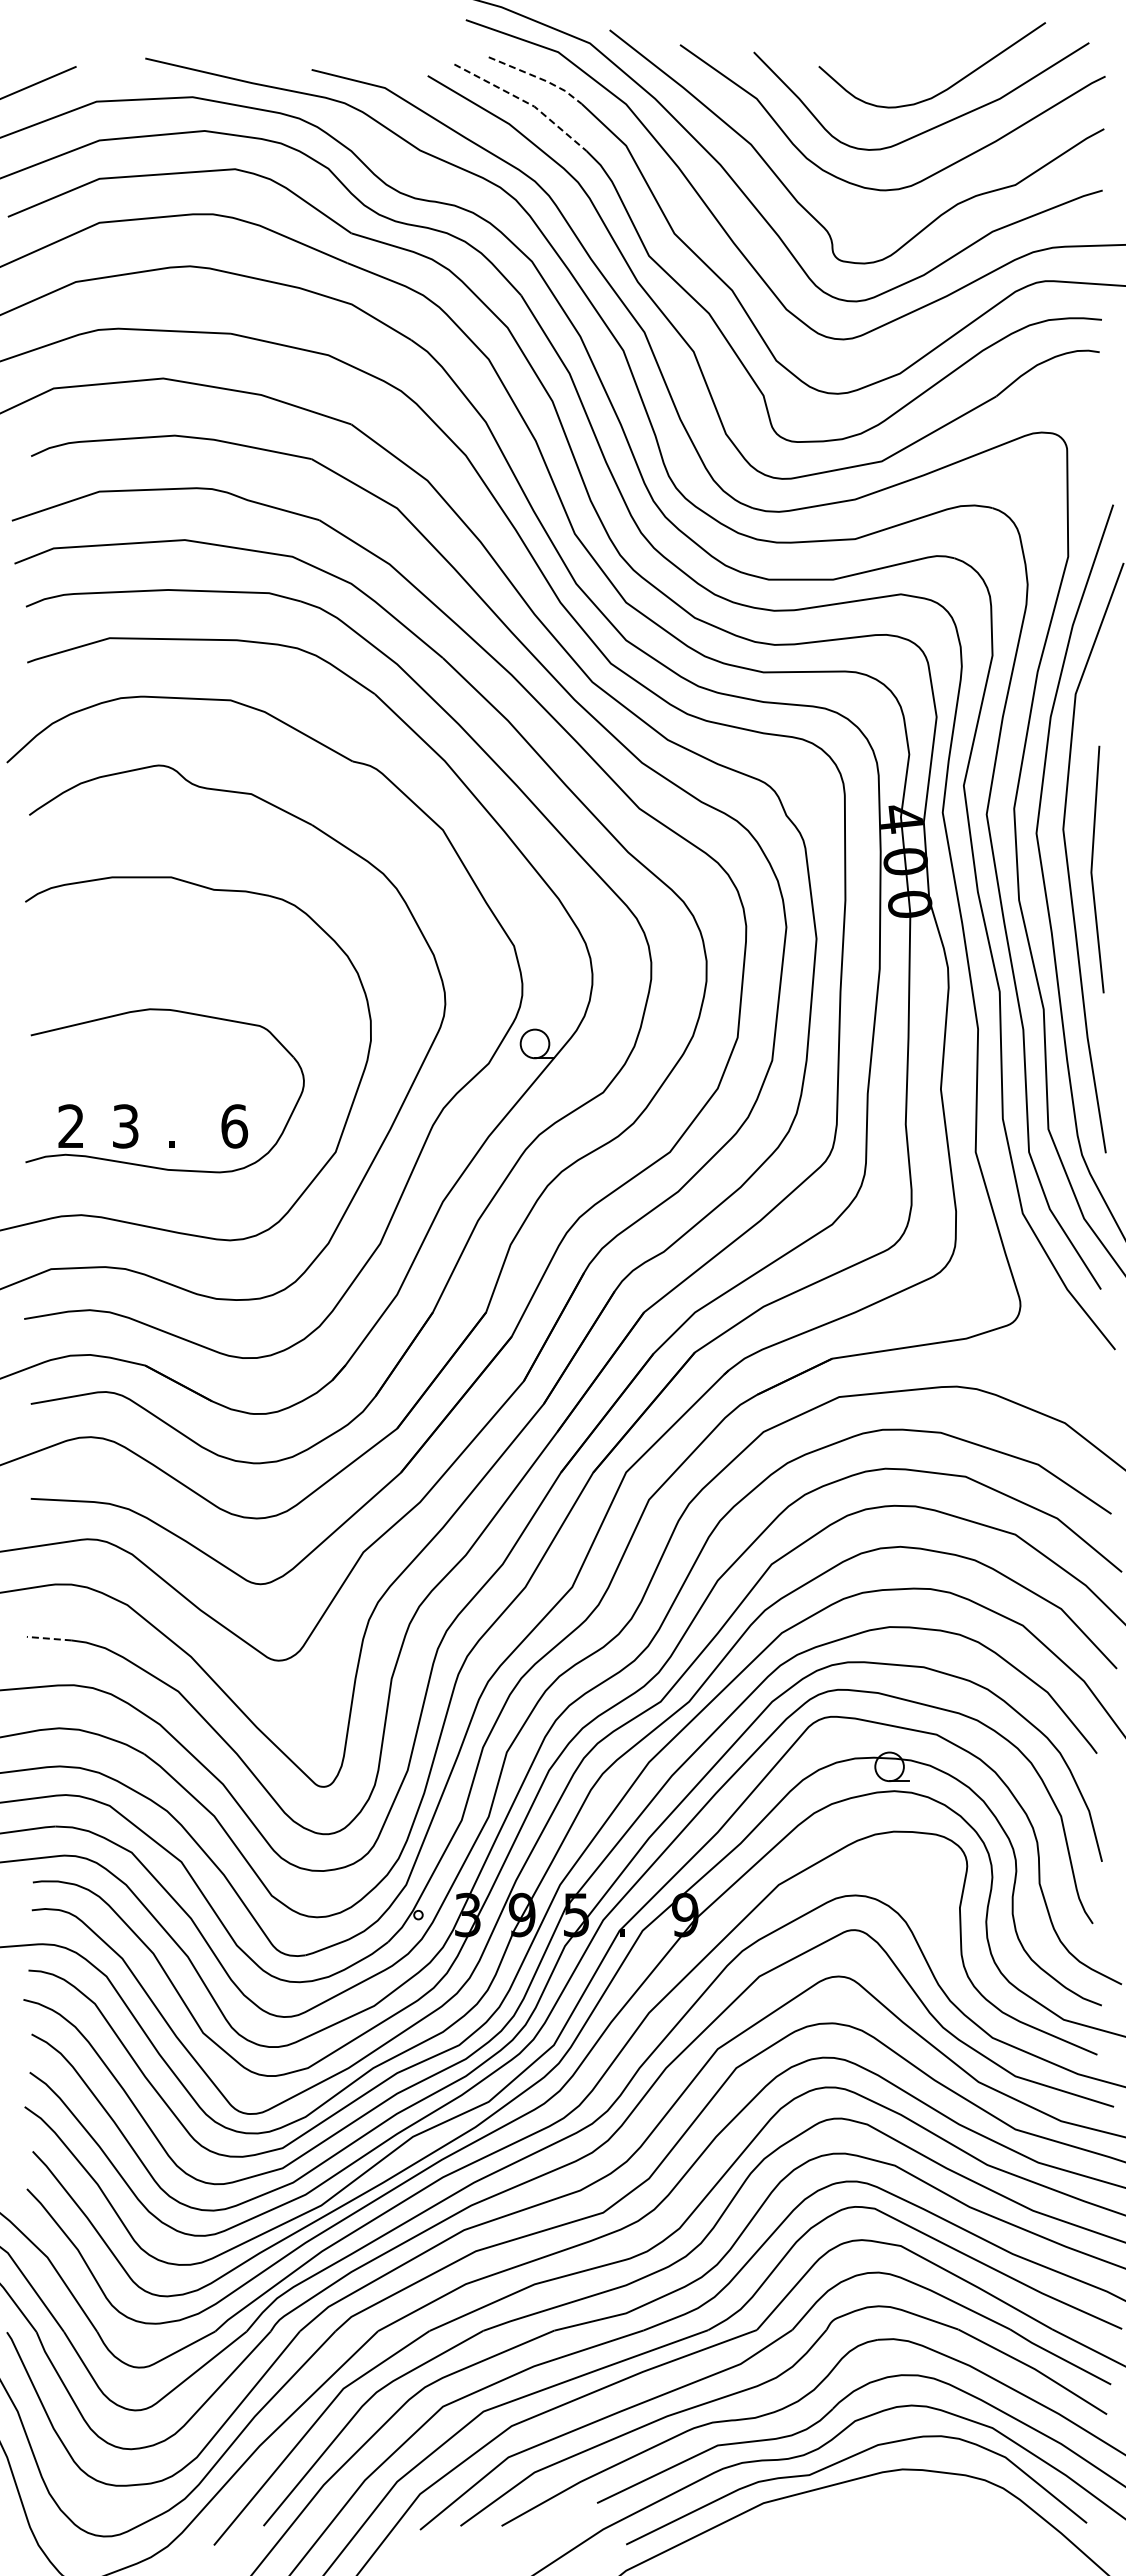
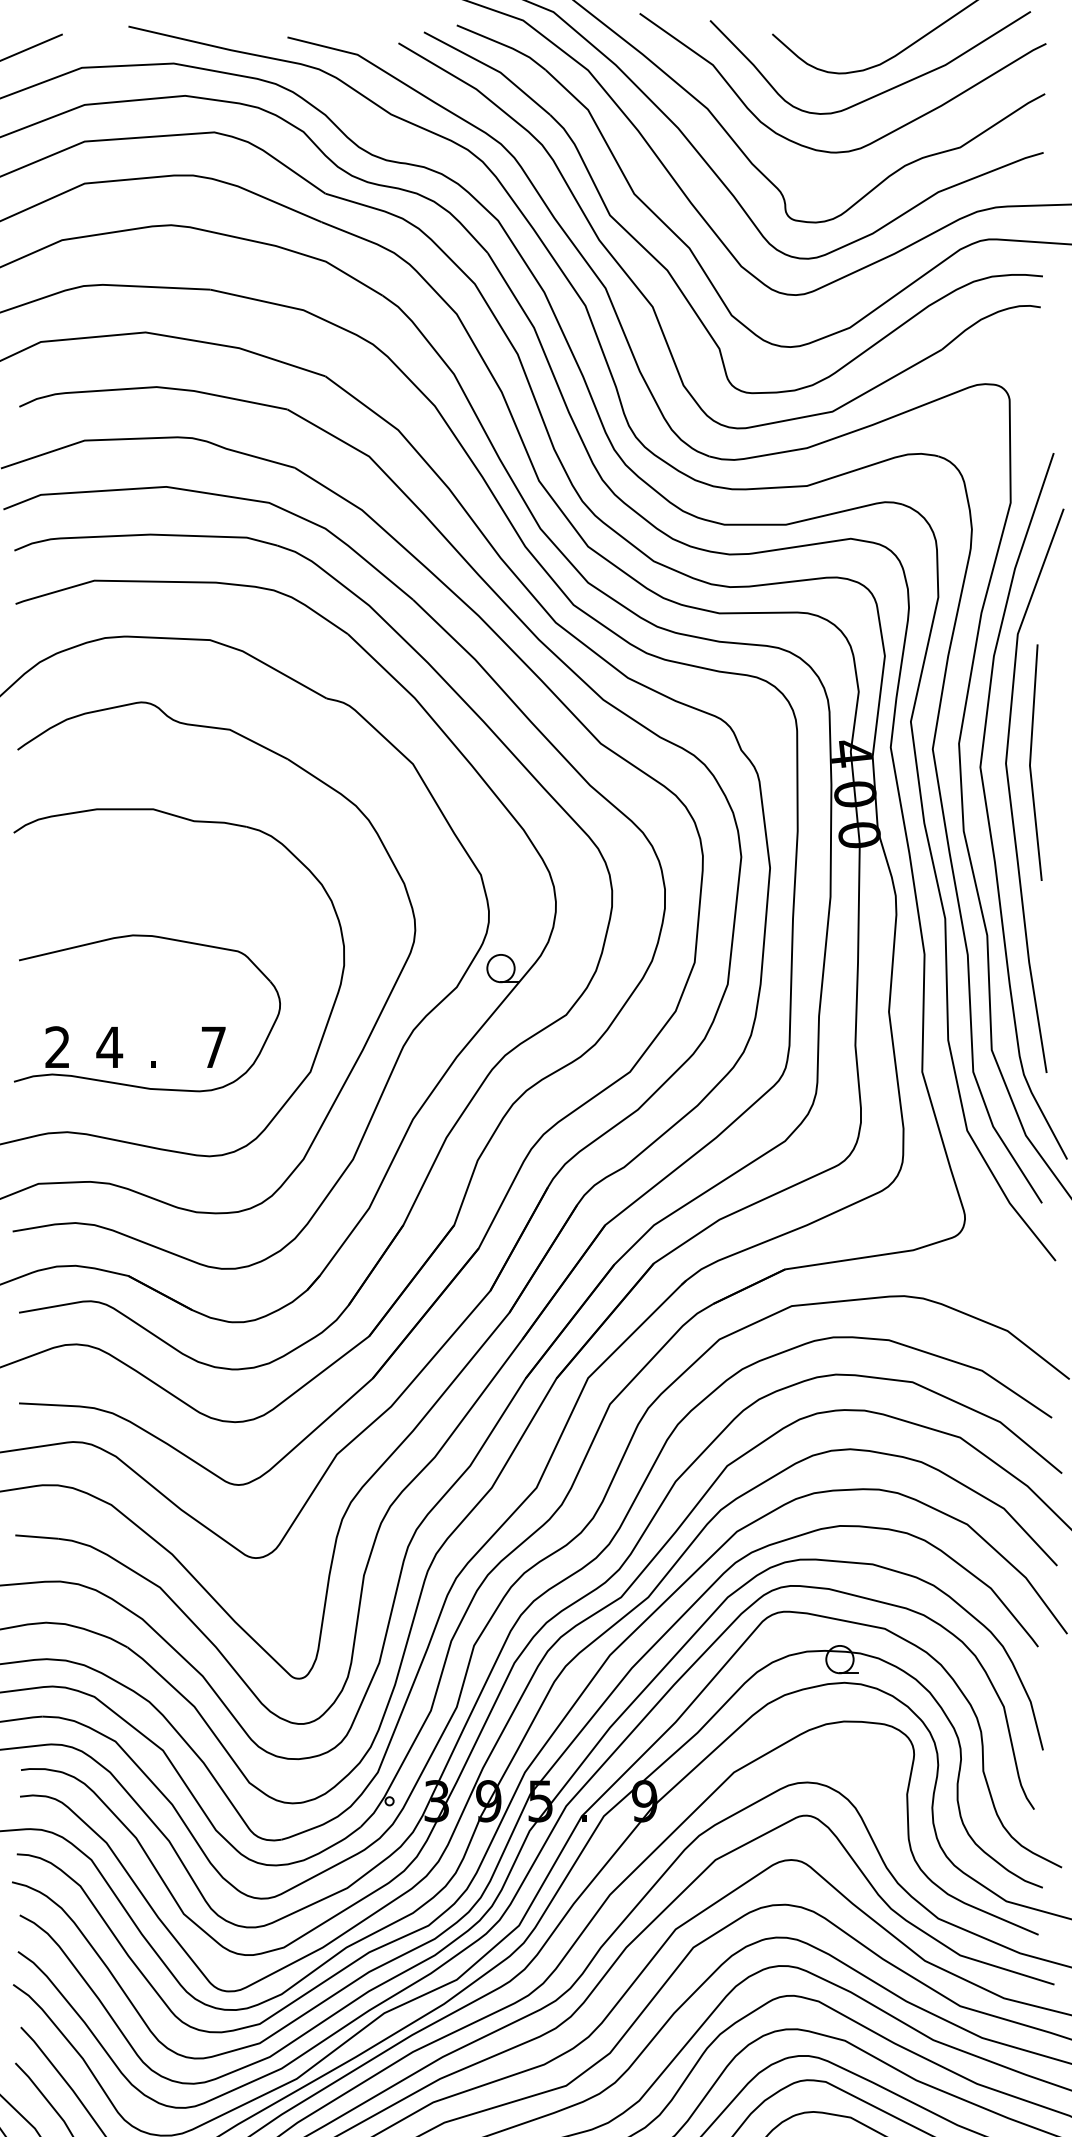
line: (538, 77) -> (504, 44), dashed -> solid
line: (525, 102) -> (491, 68), dashed -> solid
line: (1092, 869) -> (1031, 762), moved
text: (125, 1126) -> (109, 1047), 3 -> 4
text: (234, 1126) -> (213, 1047), 6 -> 7
line: (49, 1638) -> (36, 1536), dashed -> solid

